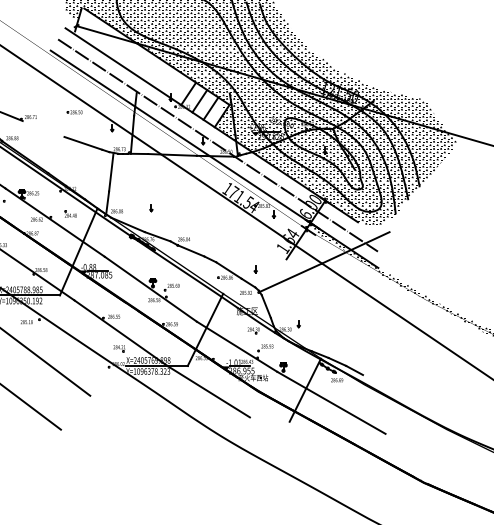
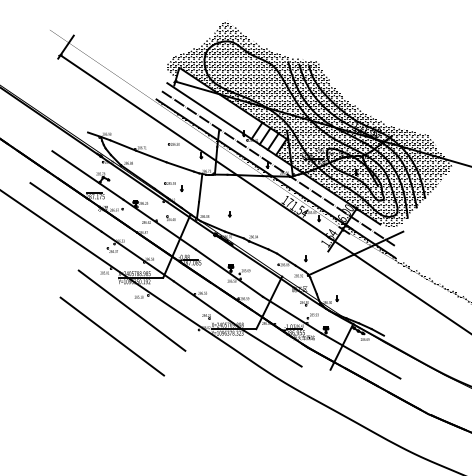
line: (43, 128) -> (151, 156), added
hatch: (179, 138) -> (250, 163), added
part: (74, 171) -> (173, 187), added

